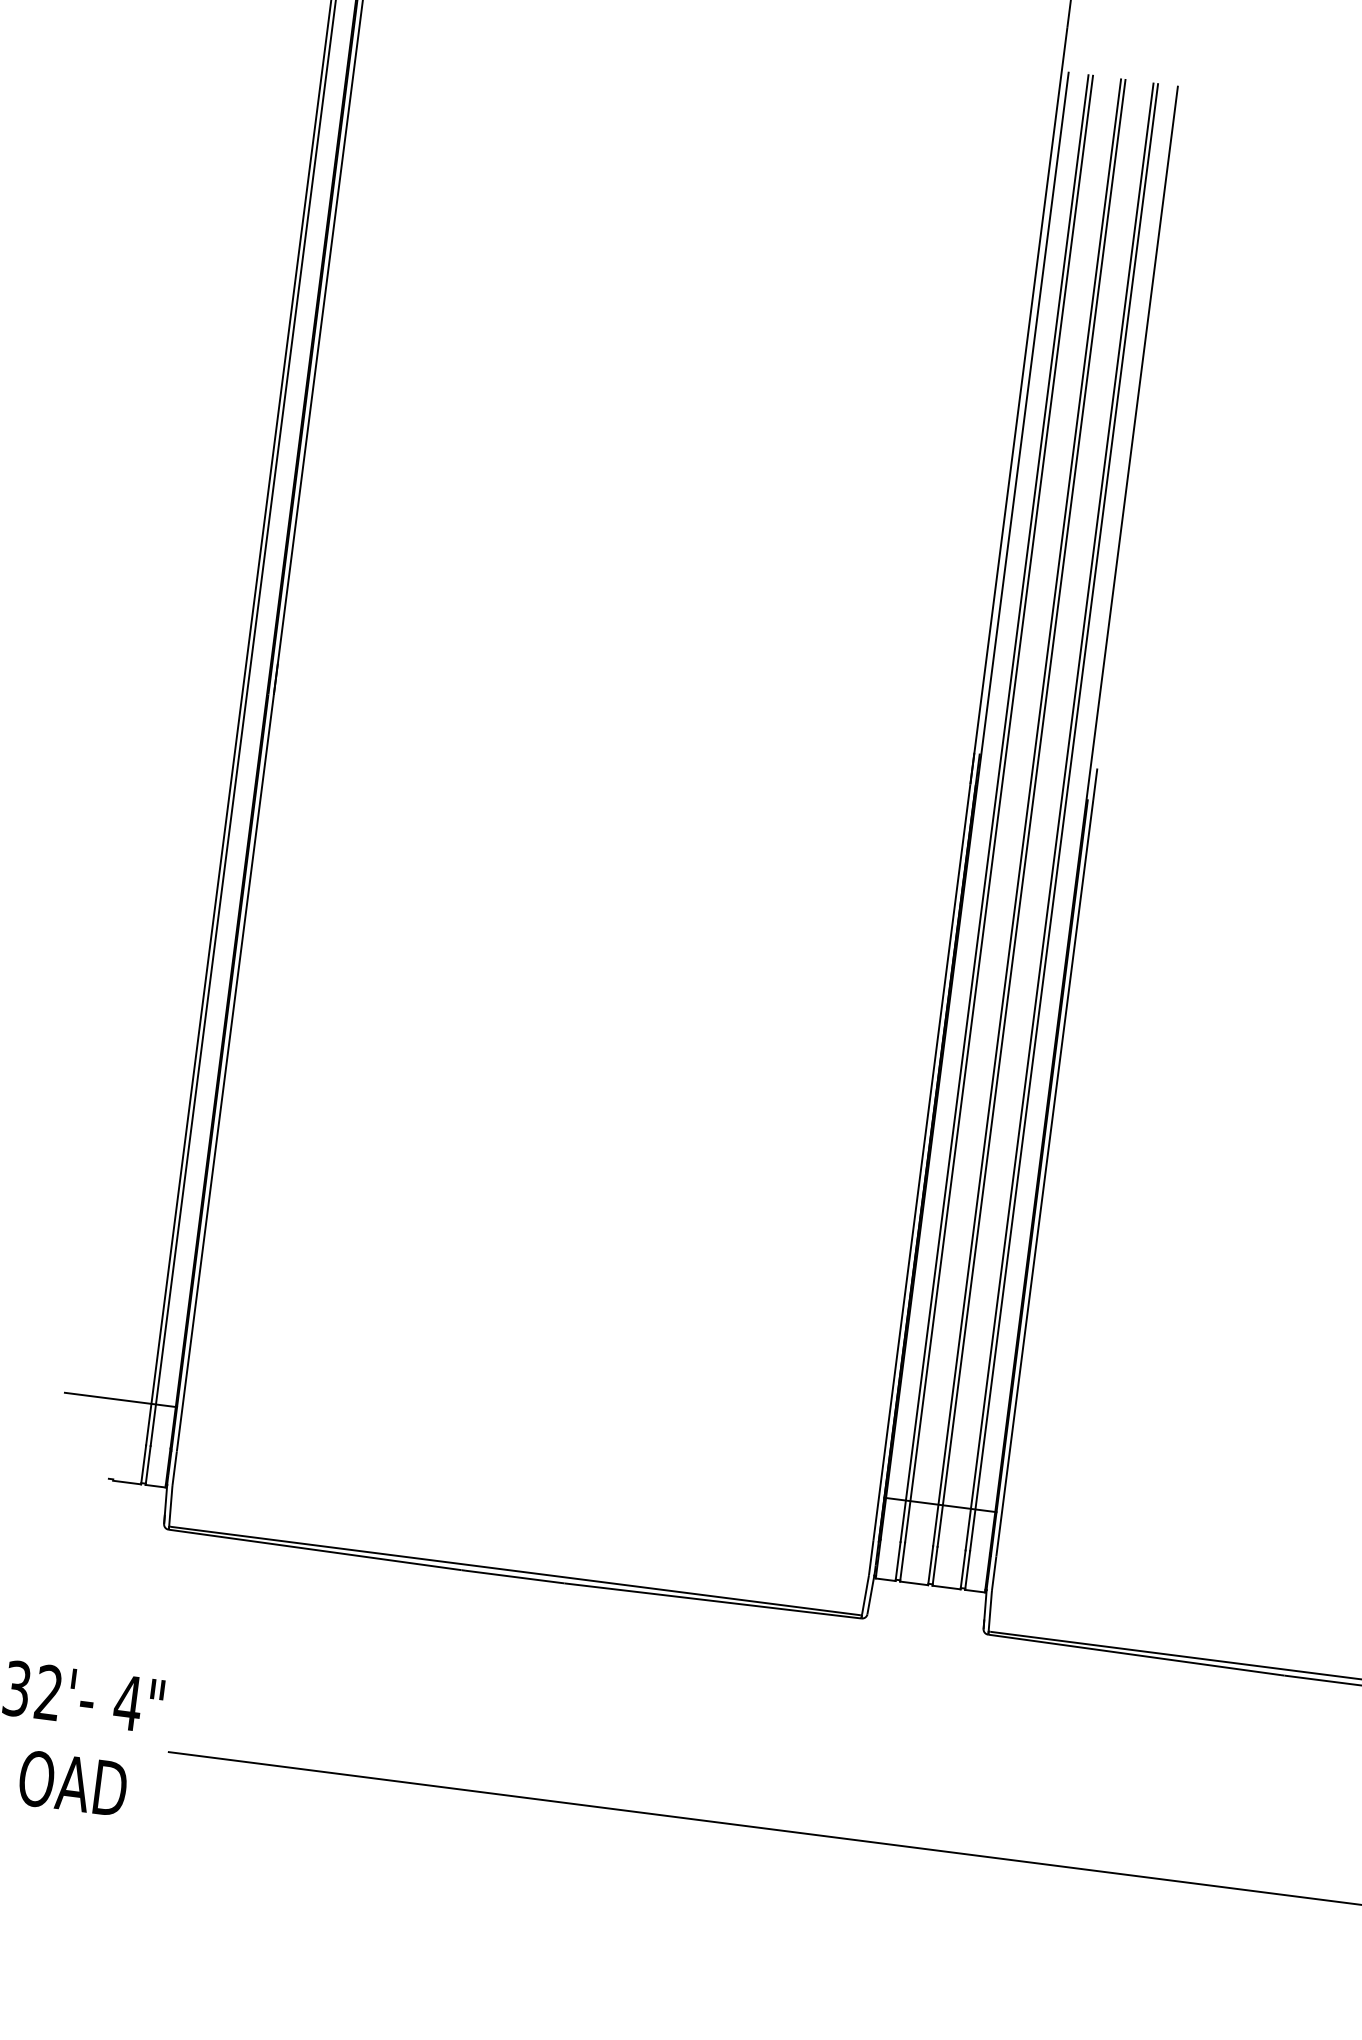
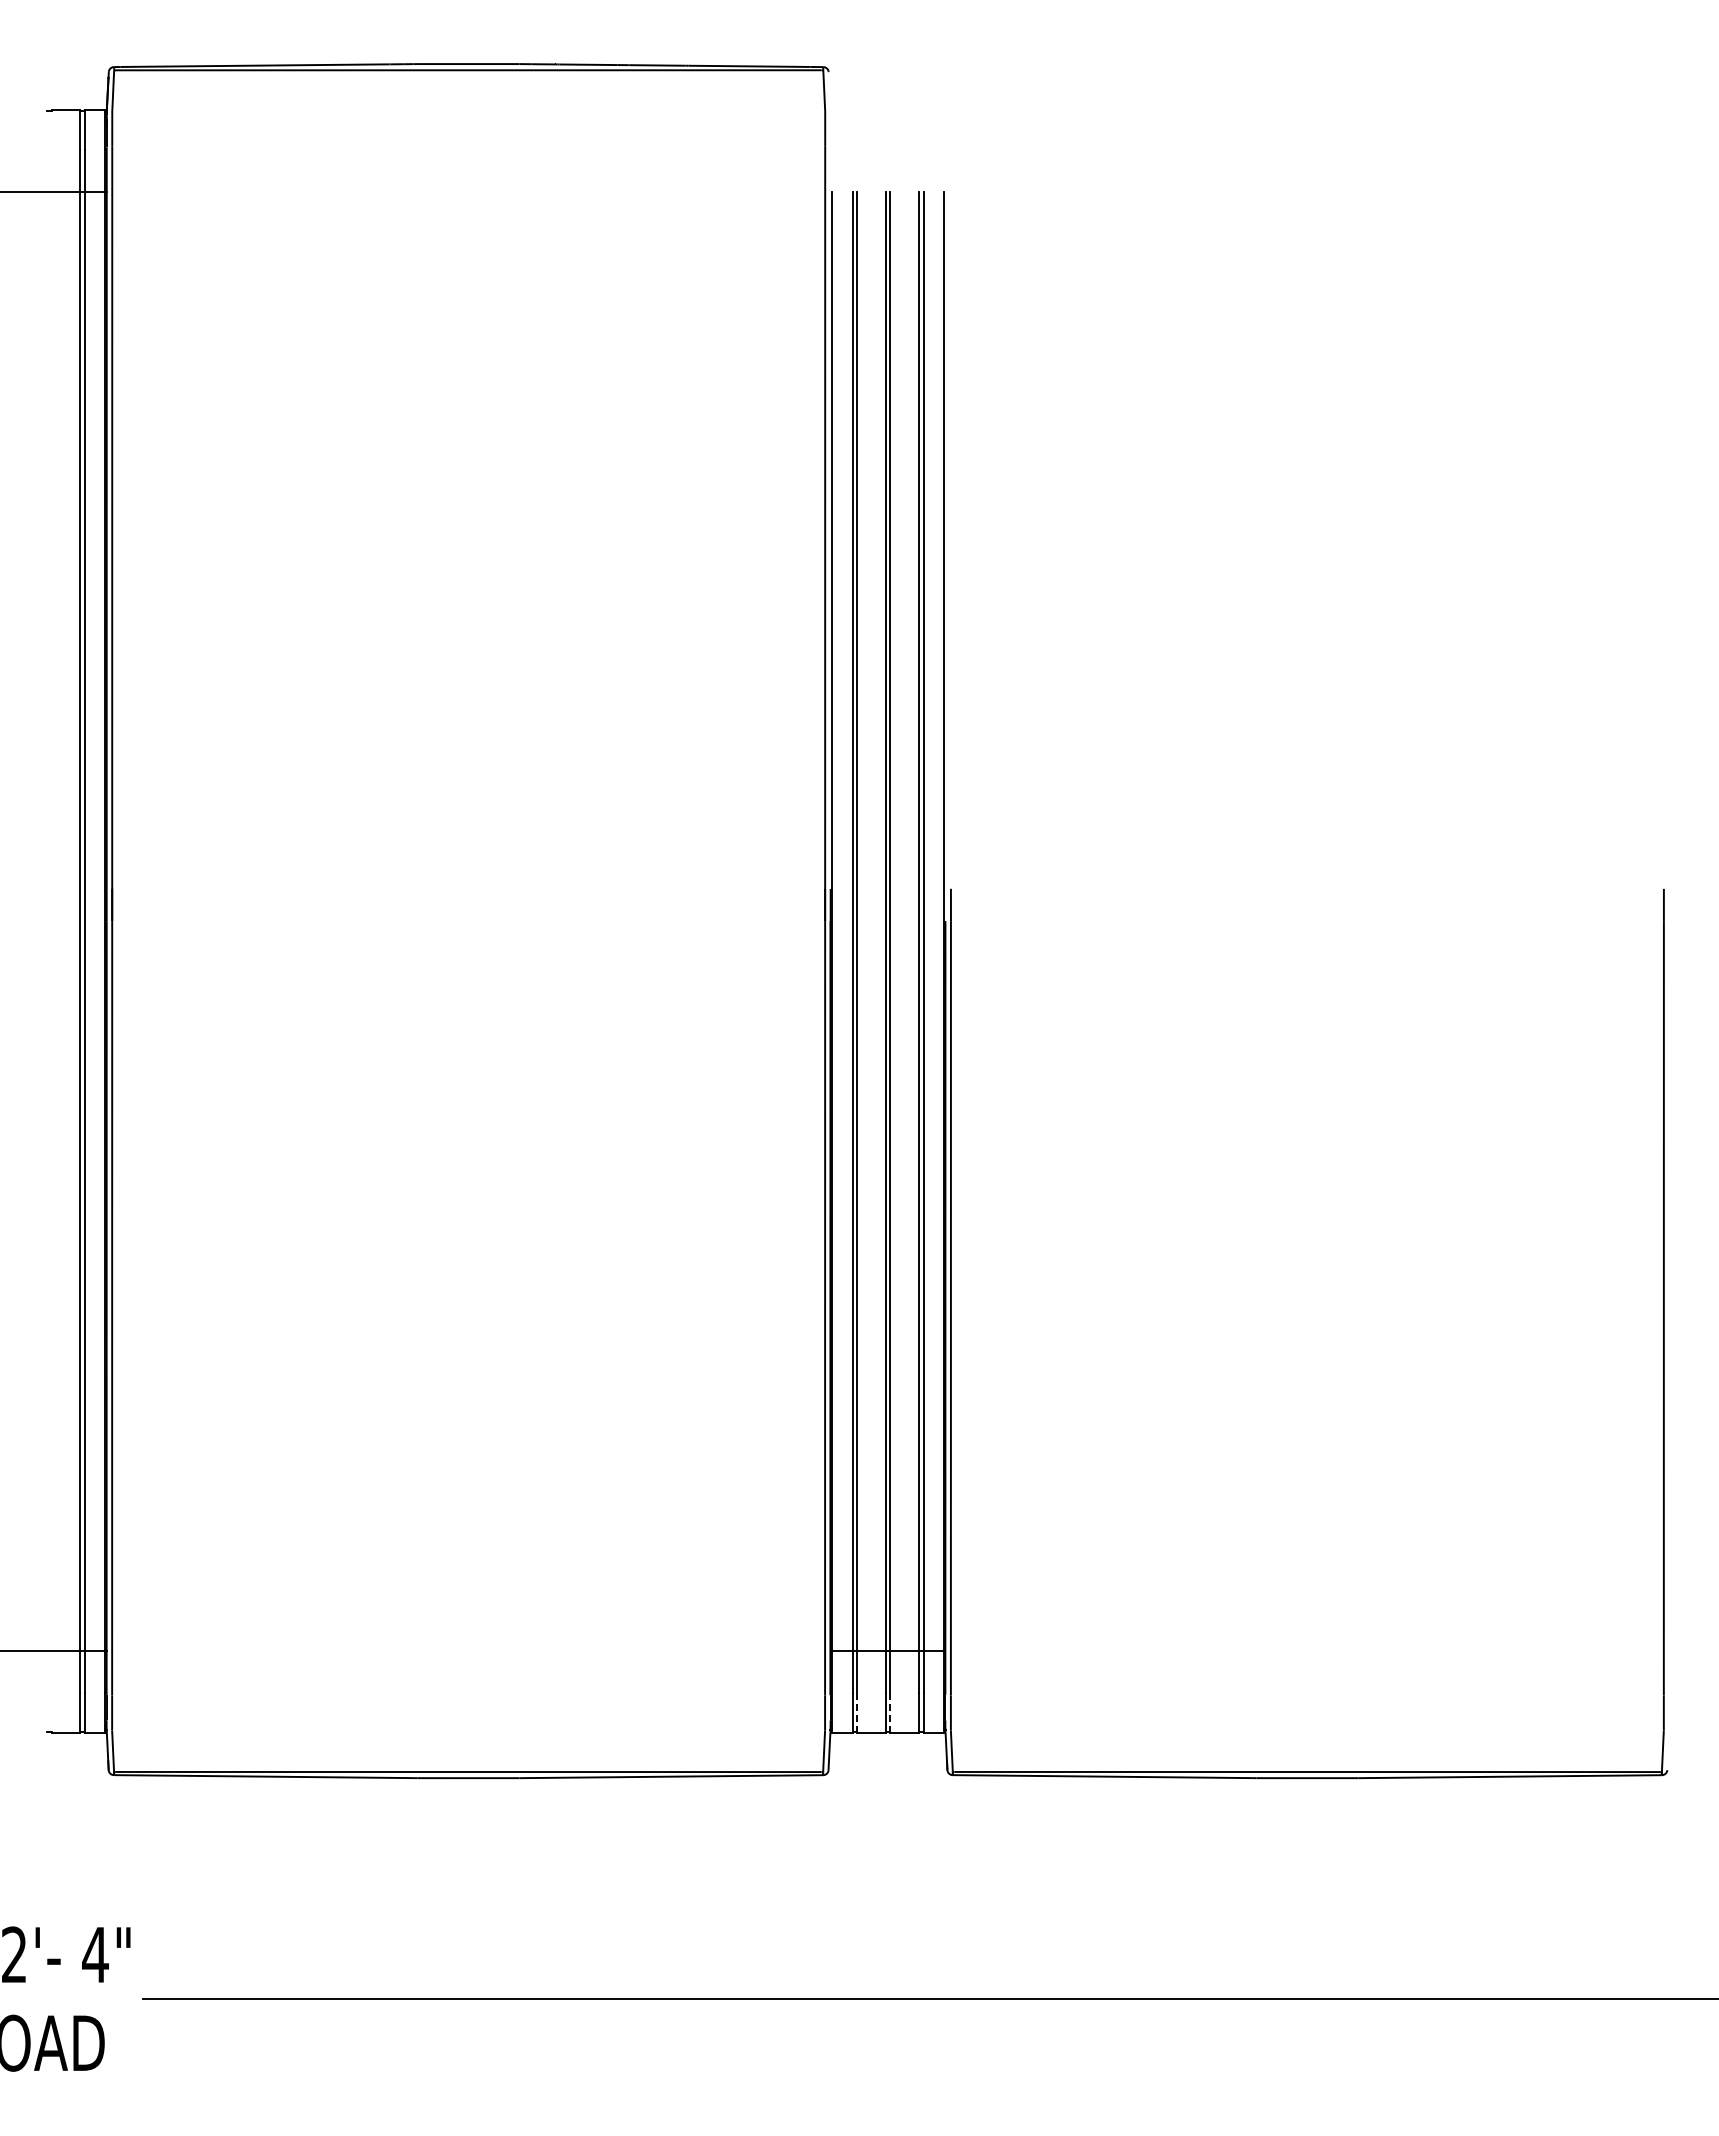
line: (902, 1562) -> (857, 1713), solid -> dashed
line: (935, 1566) -> (890, 1713), solid -> dashed

